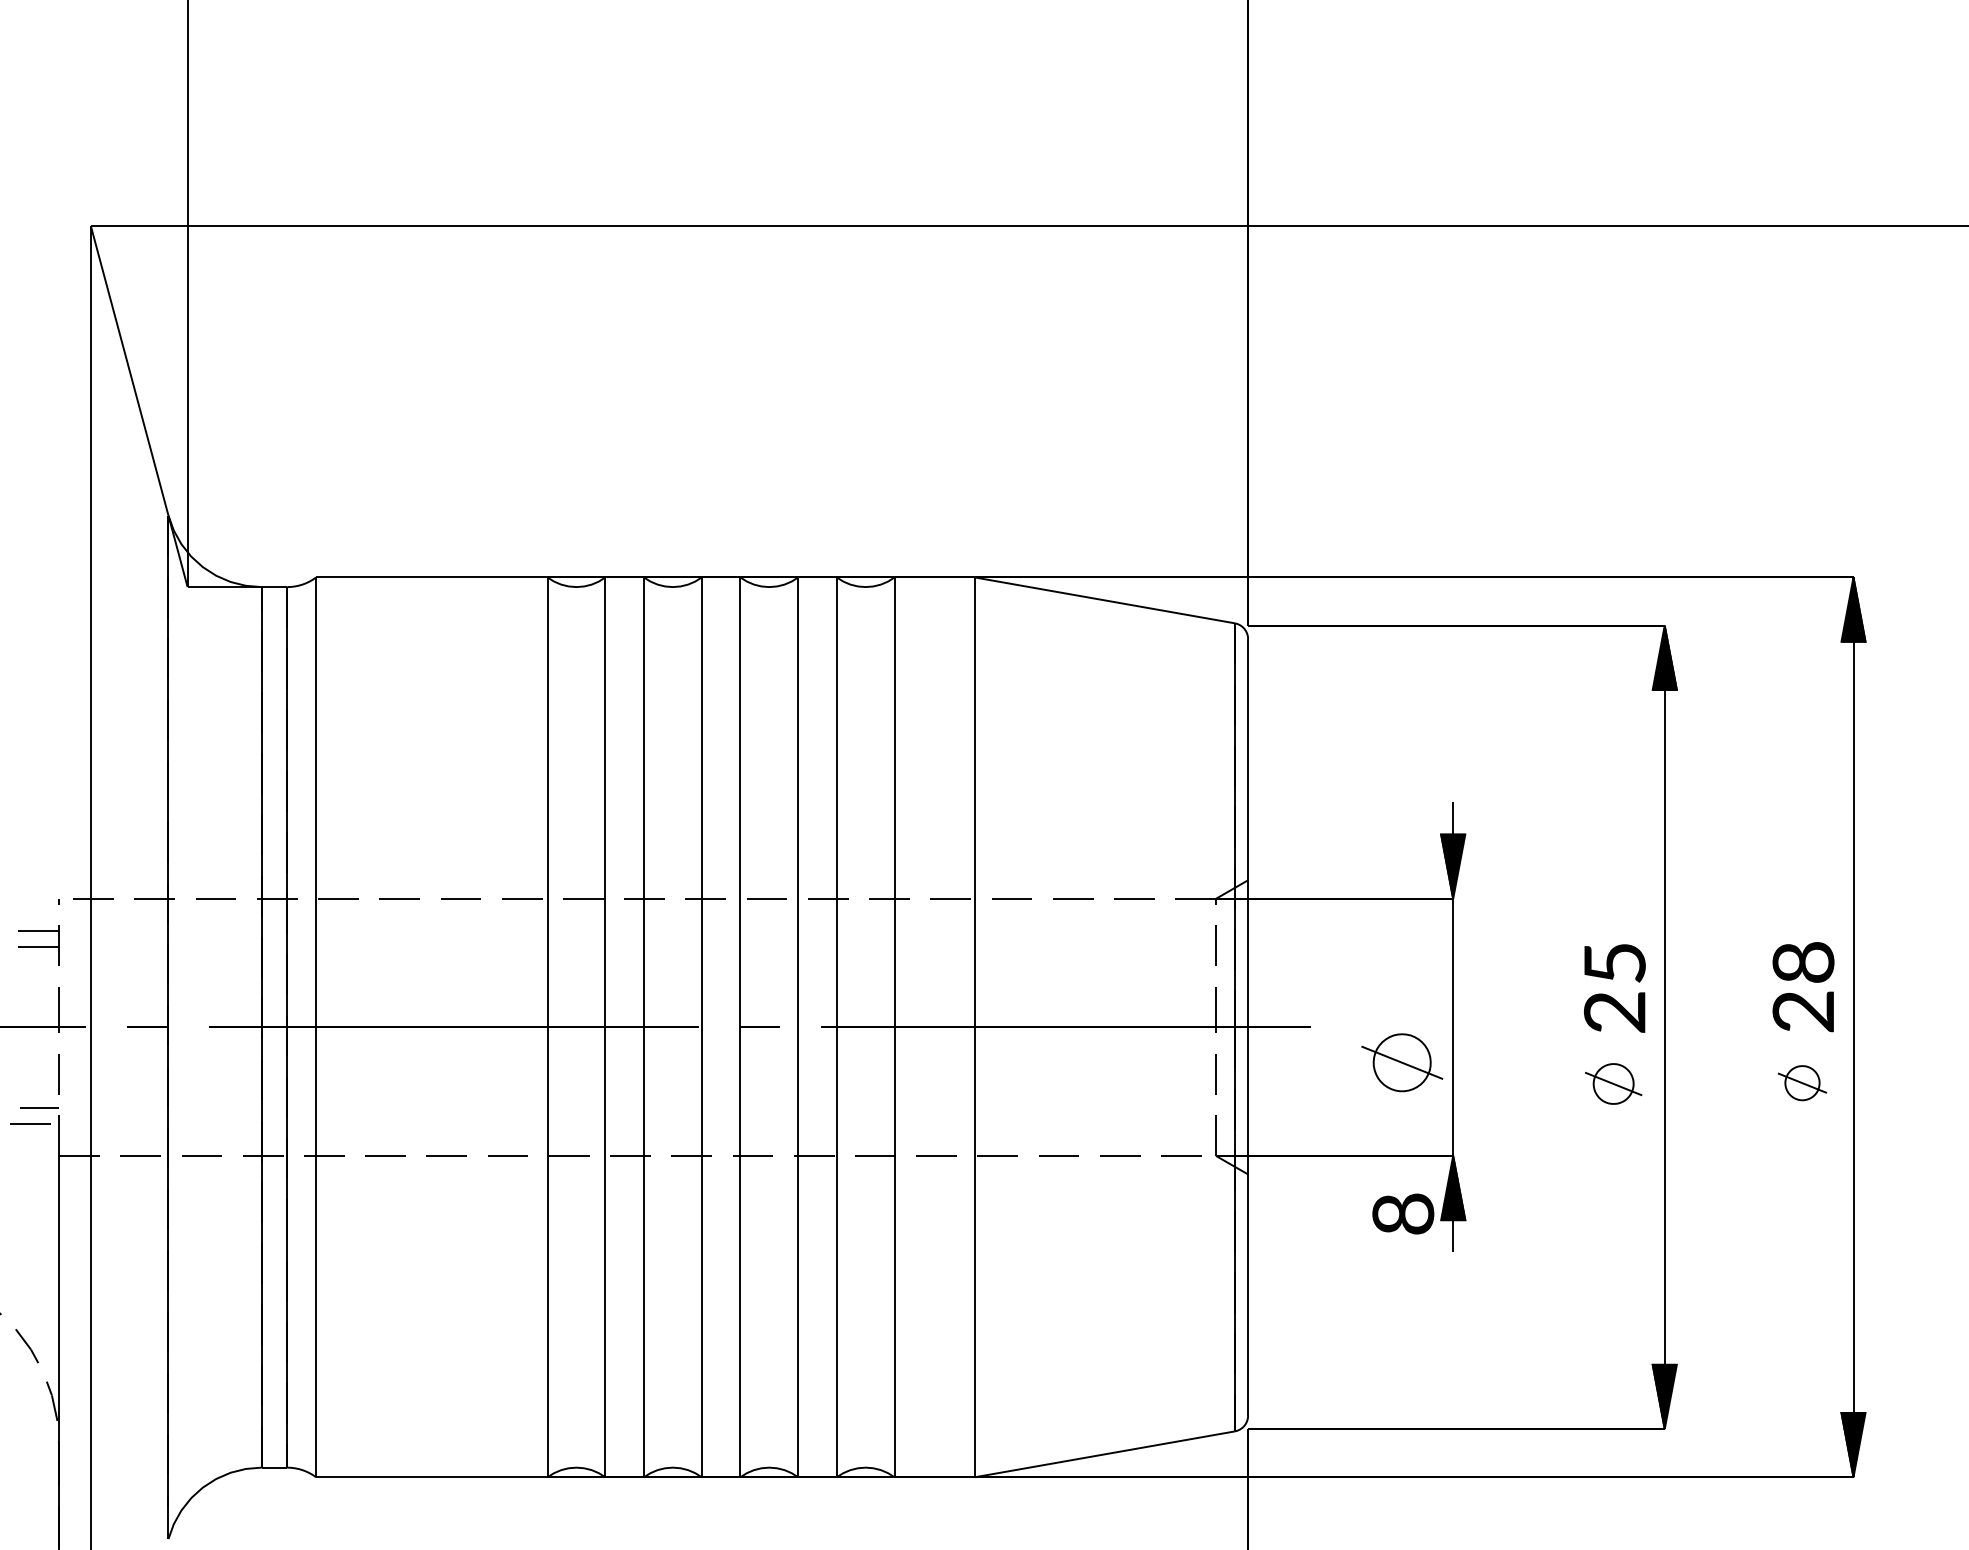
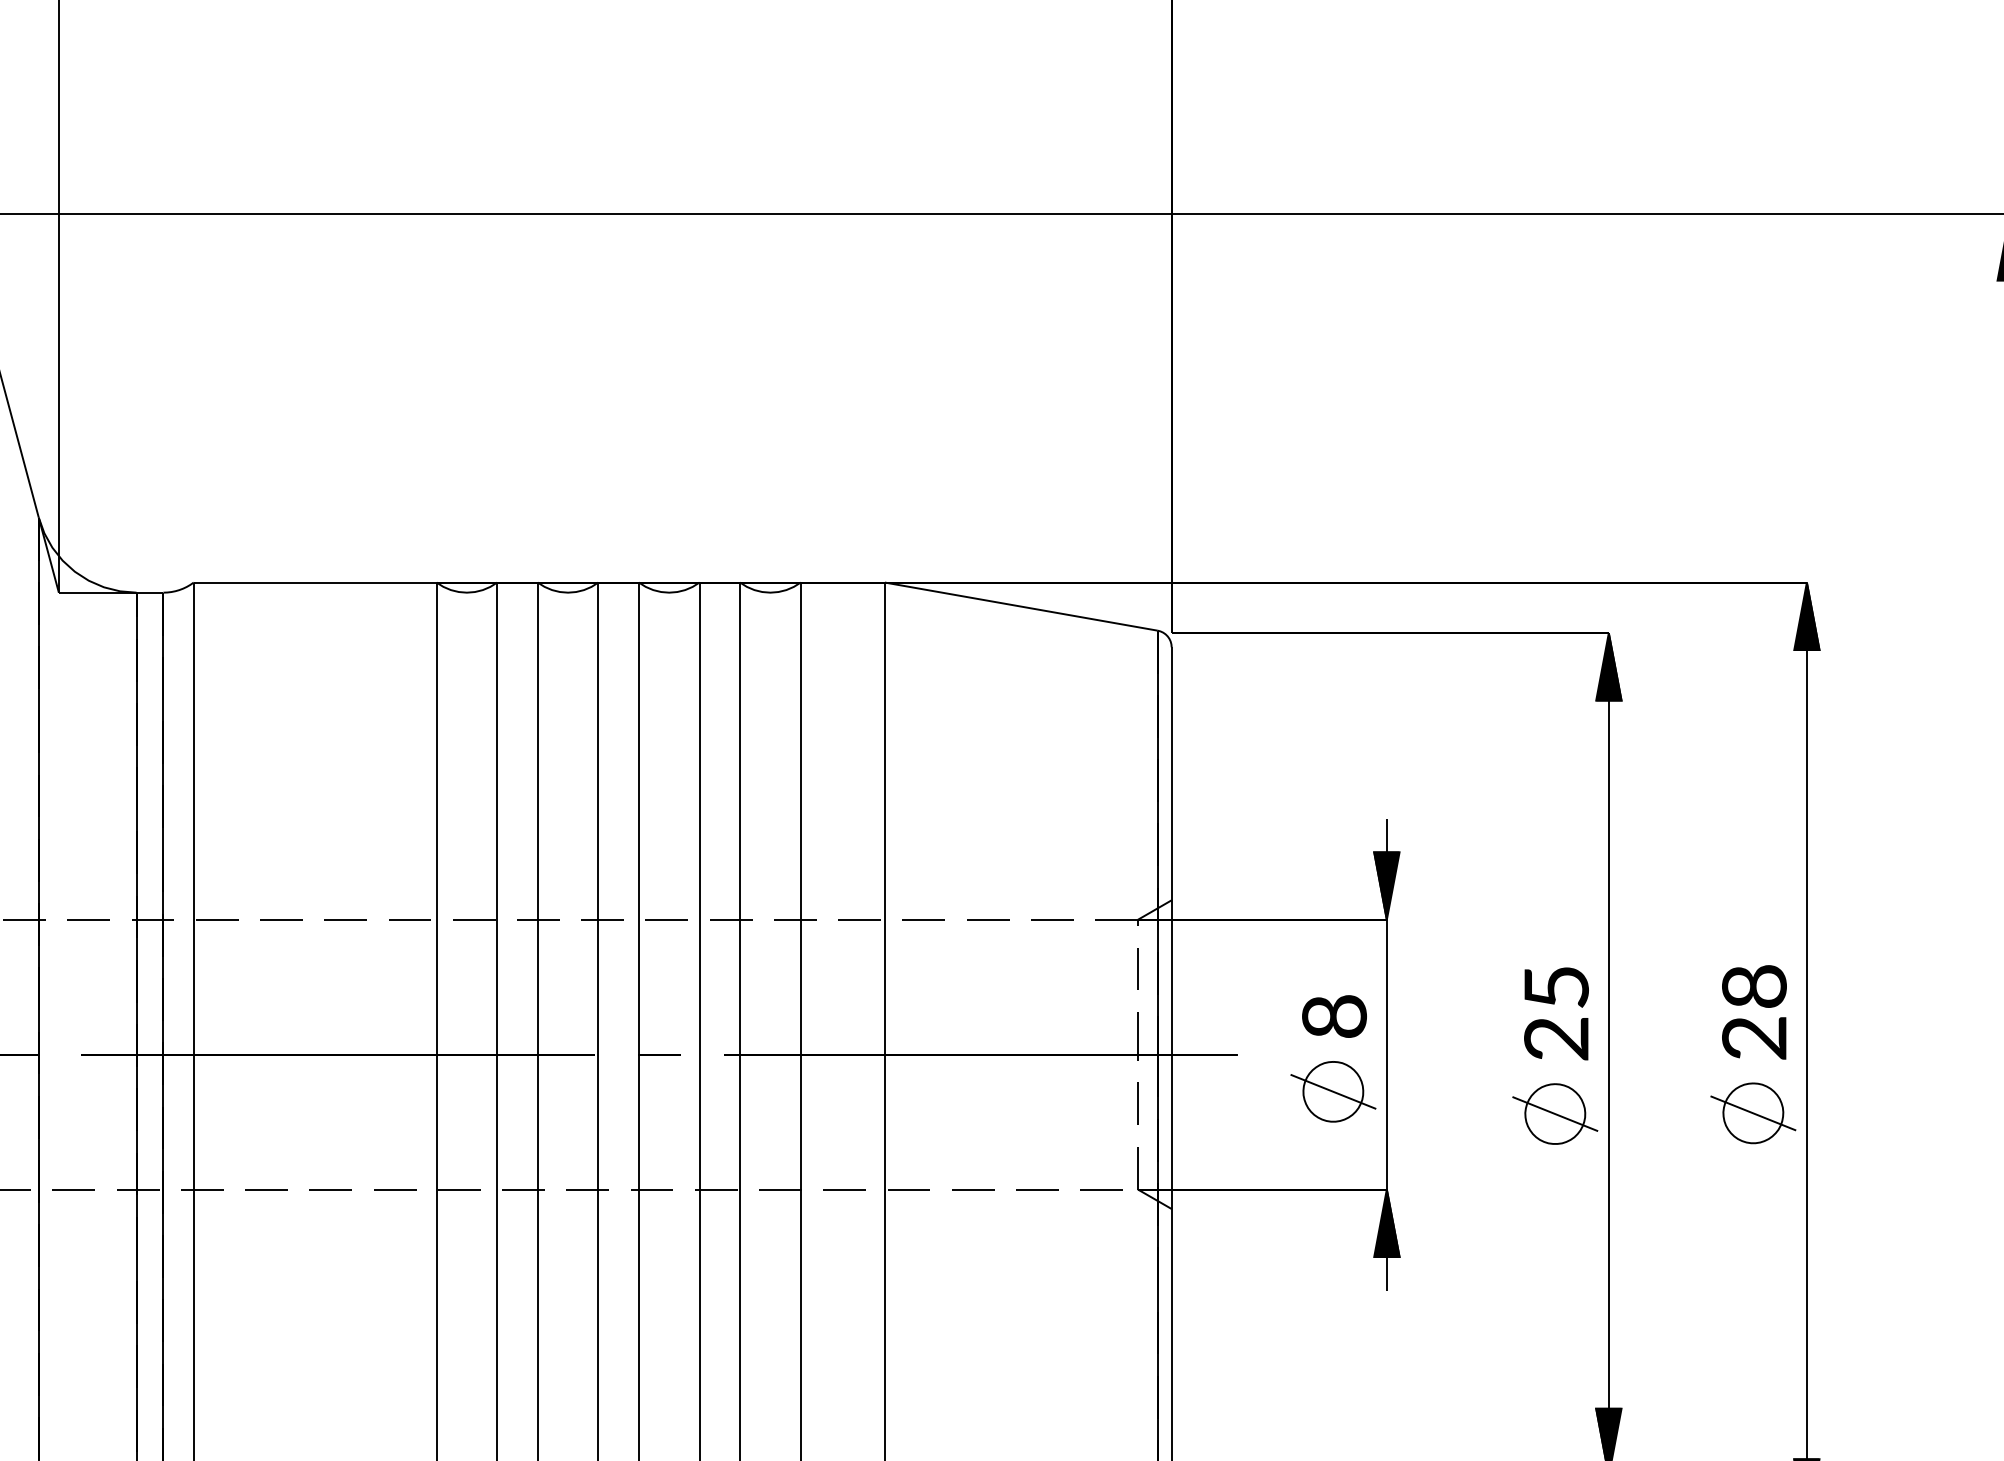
part: (1802, 1082) -> (1753, 1112), size x1.67
part: (1613, 1083) -> (1555, 1113), size x1.43
text: (1403, 1213) -> (1334, 1015), moved

